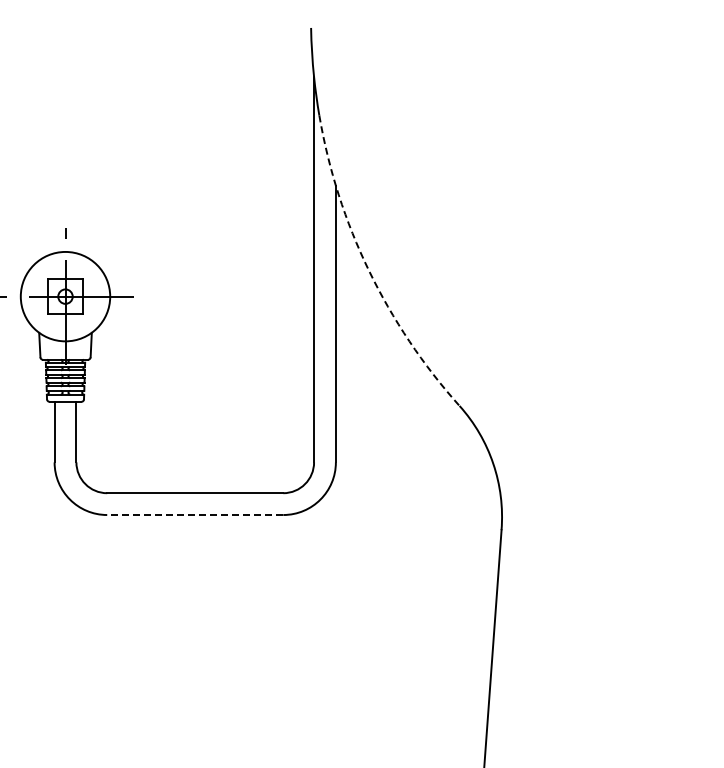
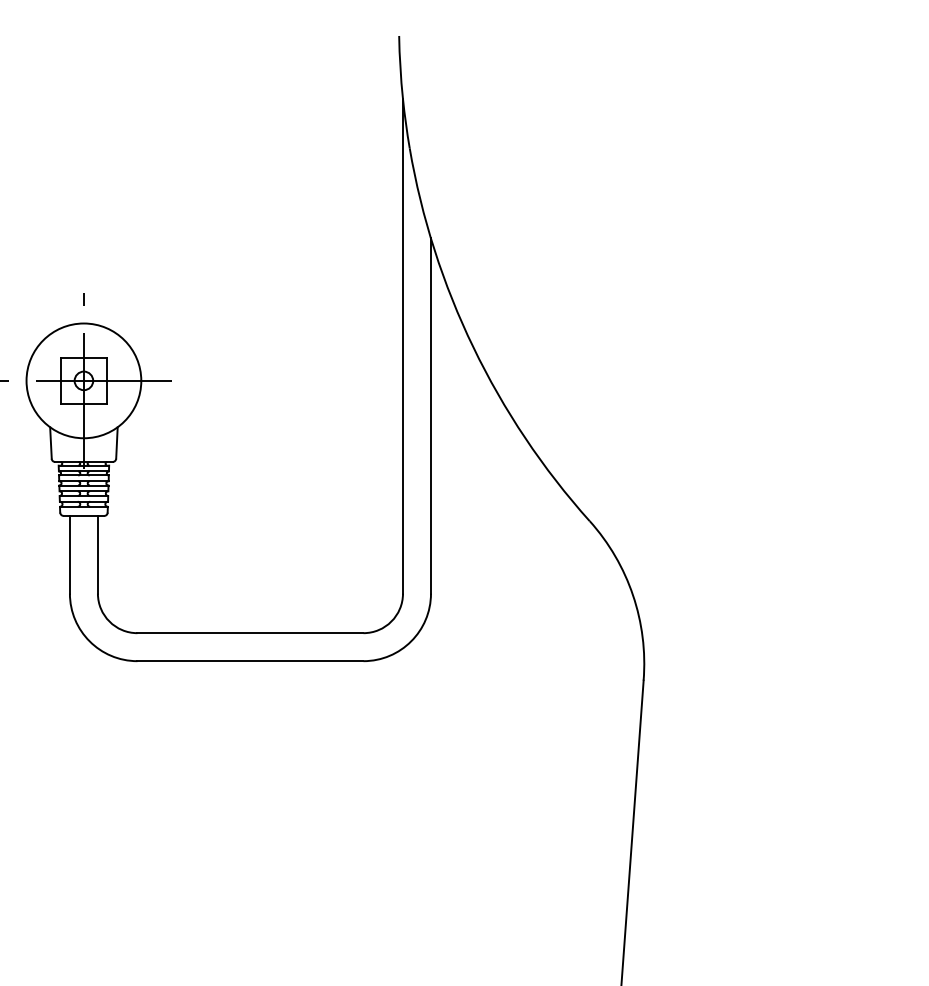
arc: (368, 270) -> (472, 347), dashed -> solid
line: (194, 515) -> (249, 661), dashed -> solid

